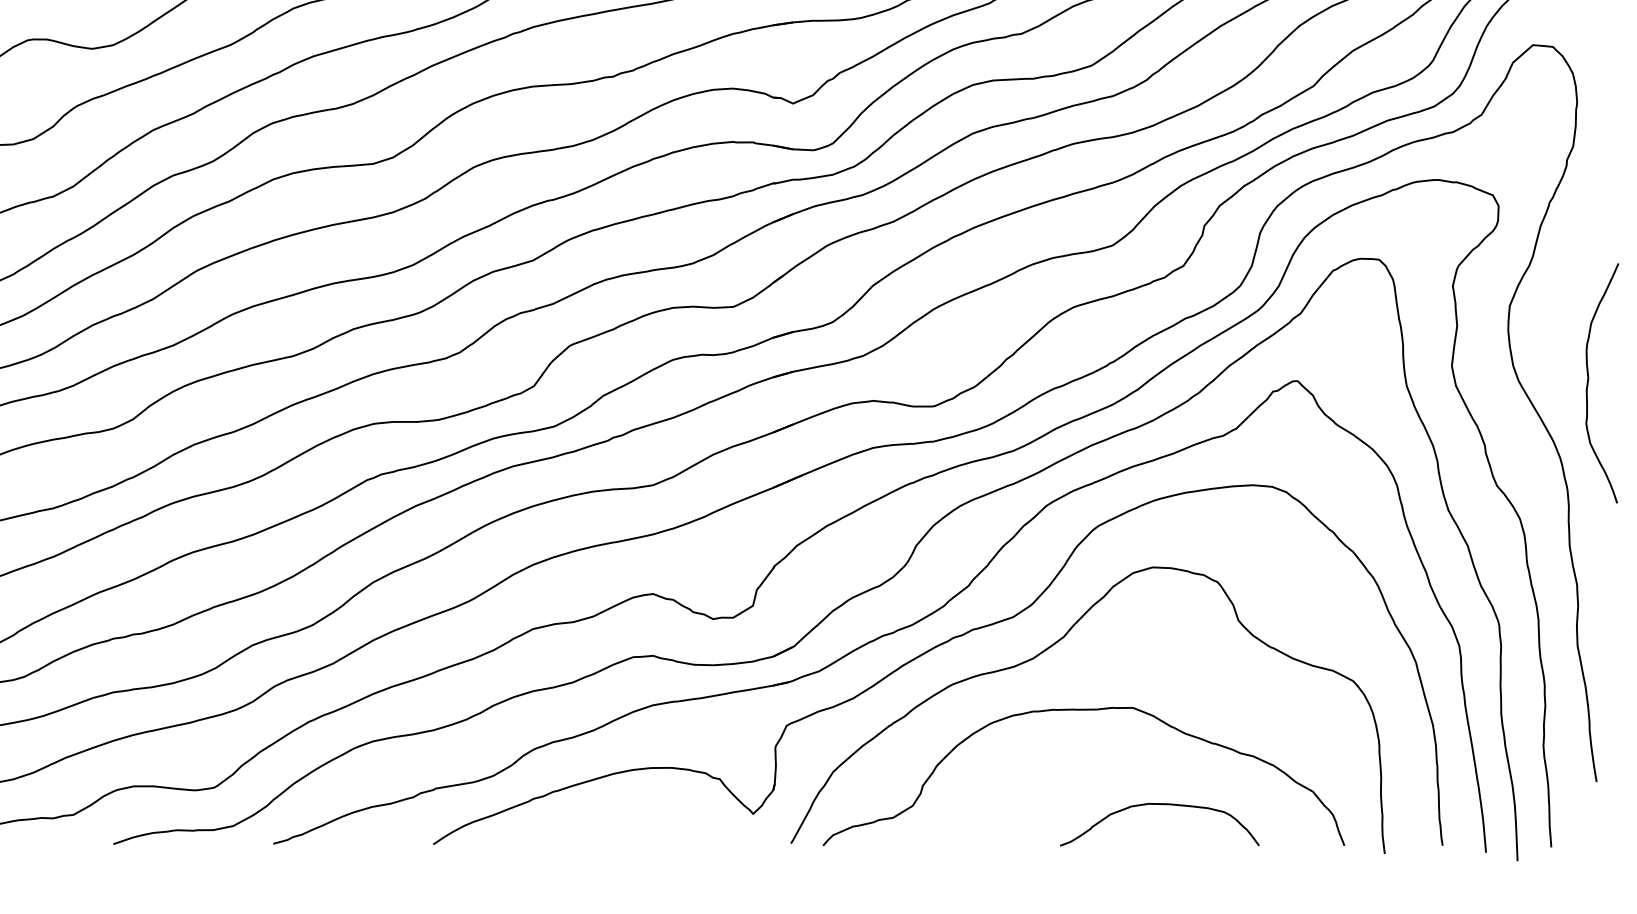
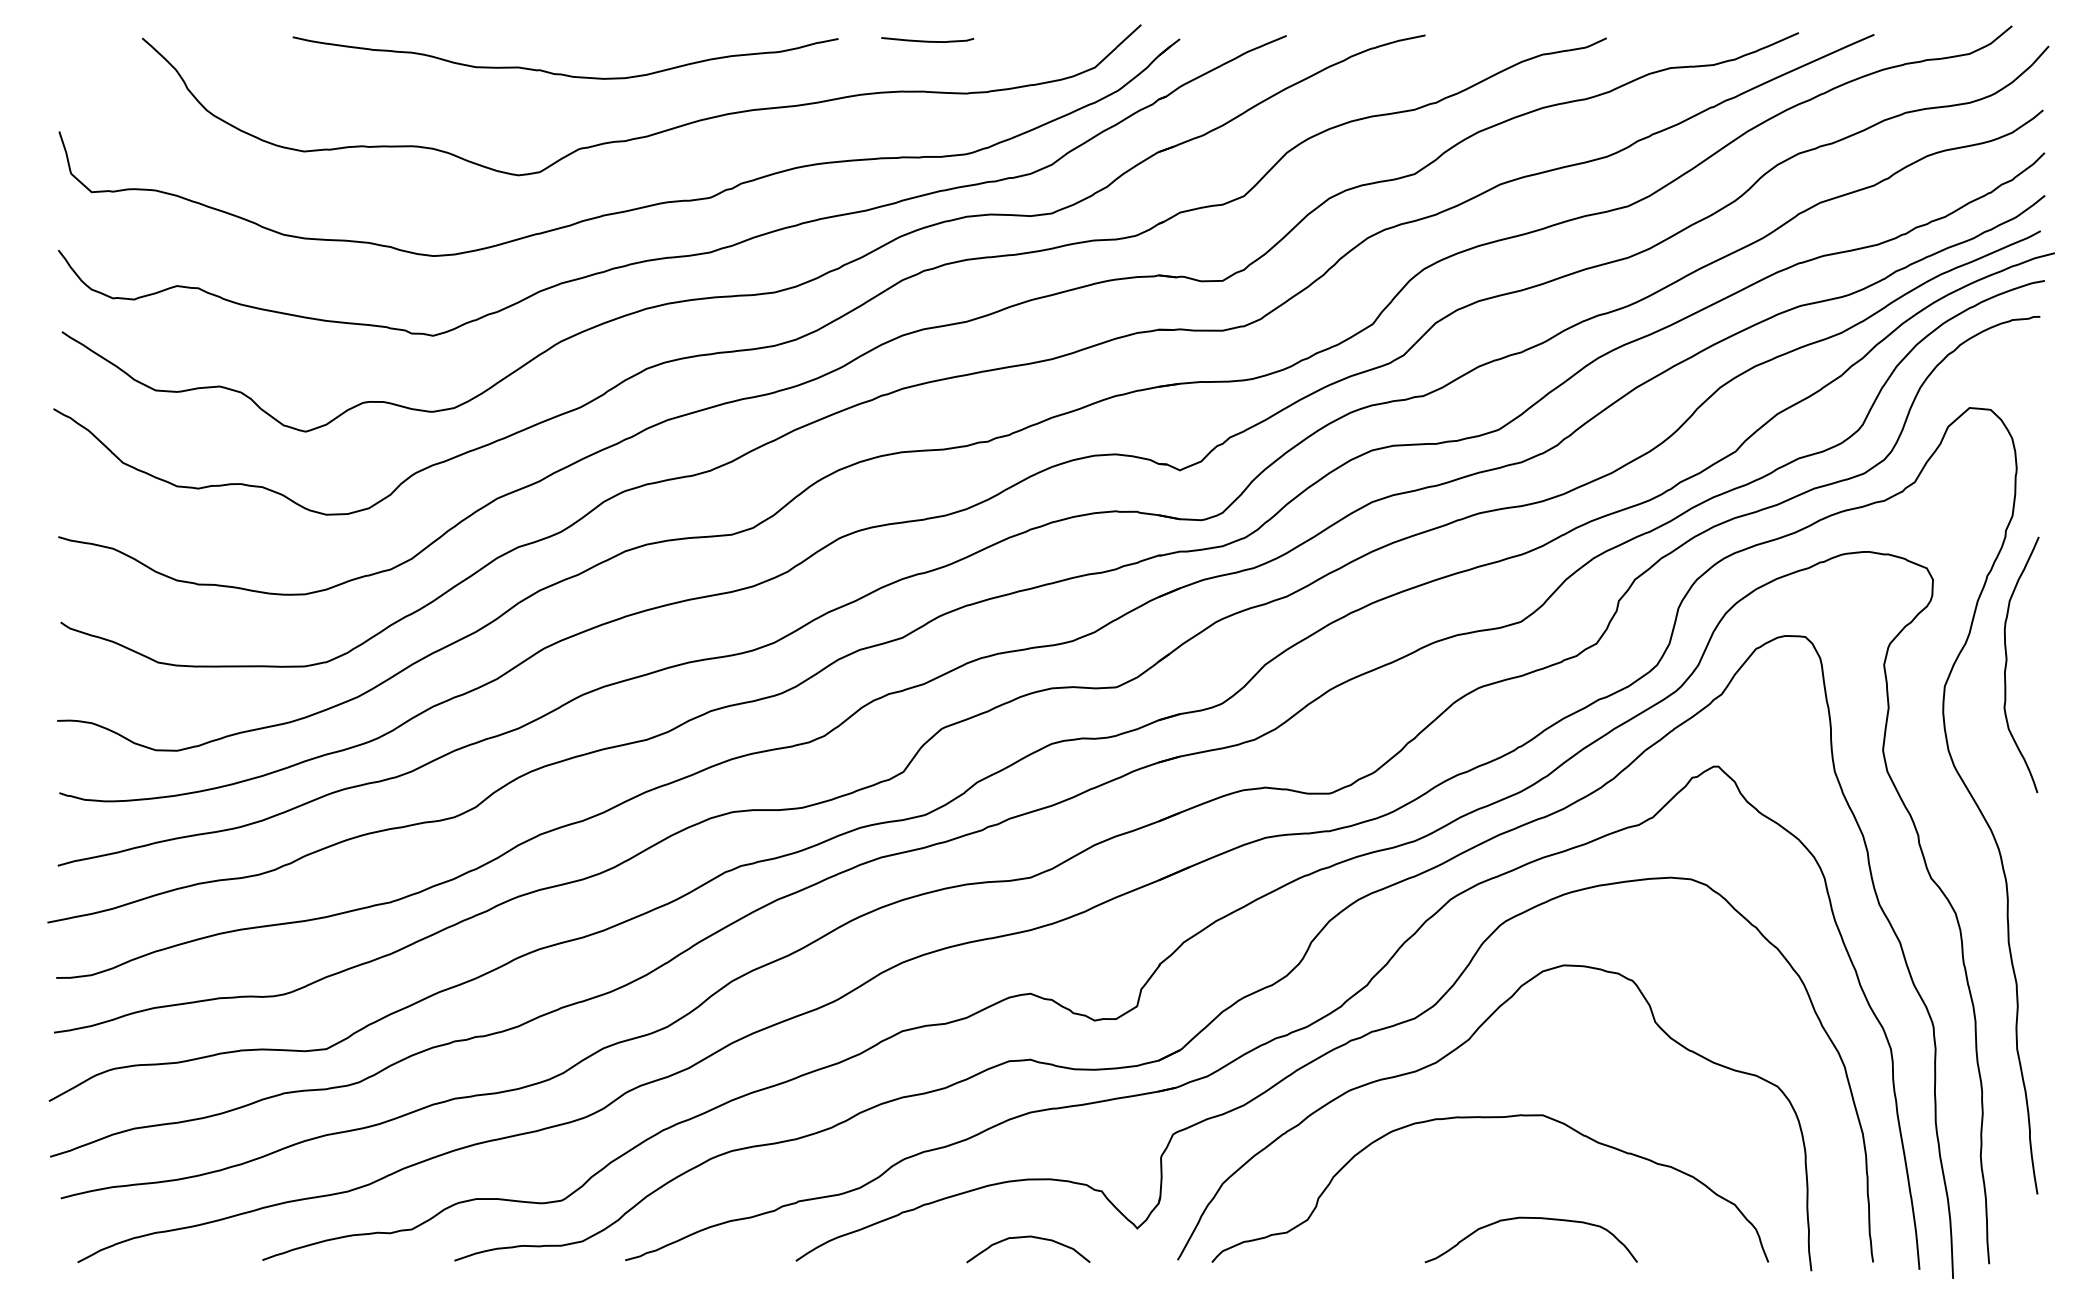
curve: (1589, 381) -> (2007, 662), moved
curve: (1159, 804) -> (1530, 1218), moved
curve: (651, 822) -> (1028, 1237), added

